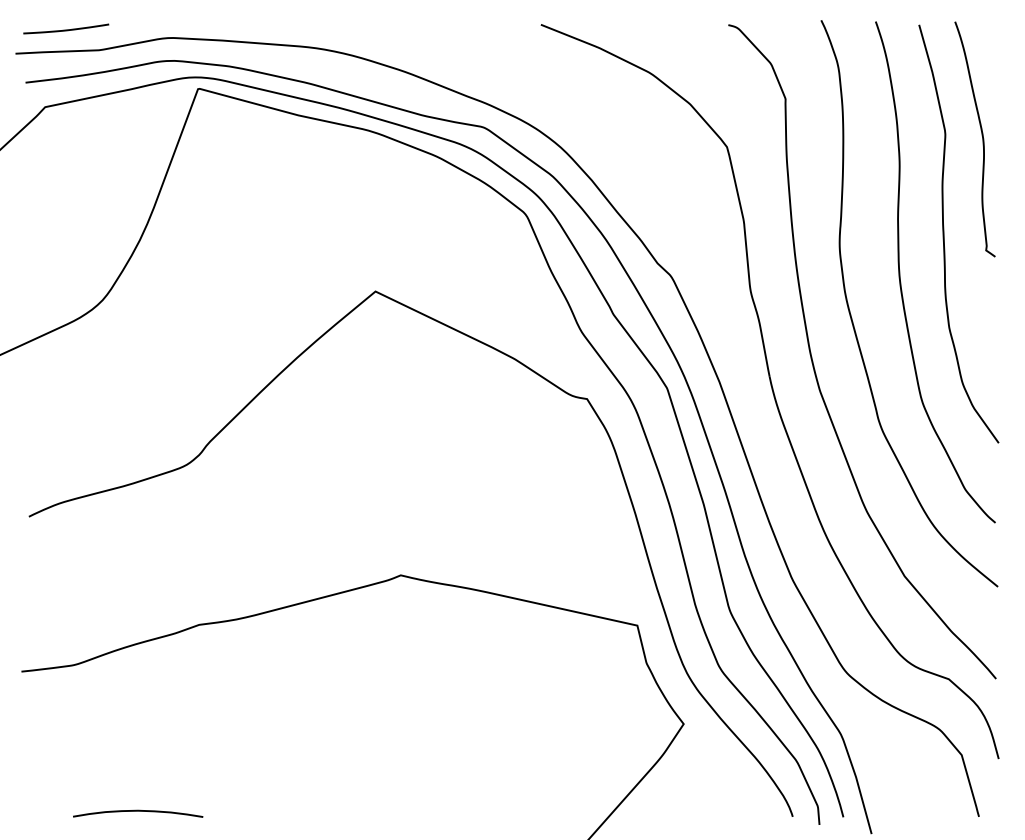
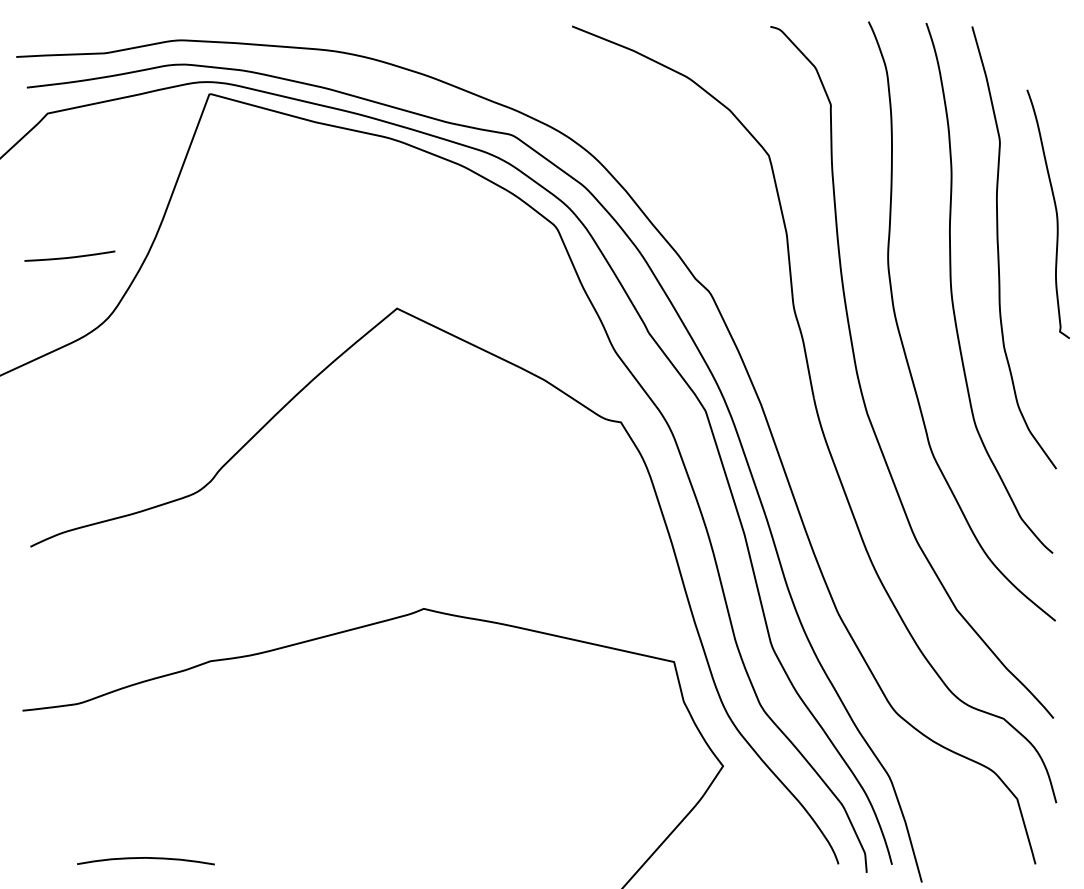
curve: (66, 29) -> (70, 256), moved
curve: (982, 139) -> (1056, 214), moved

